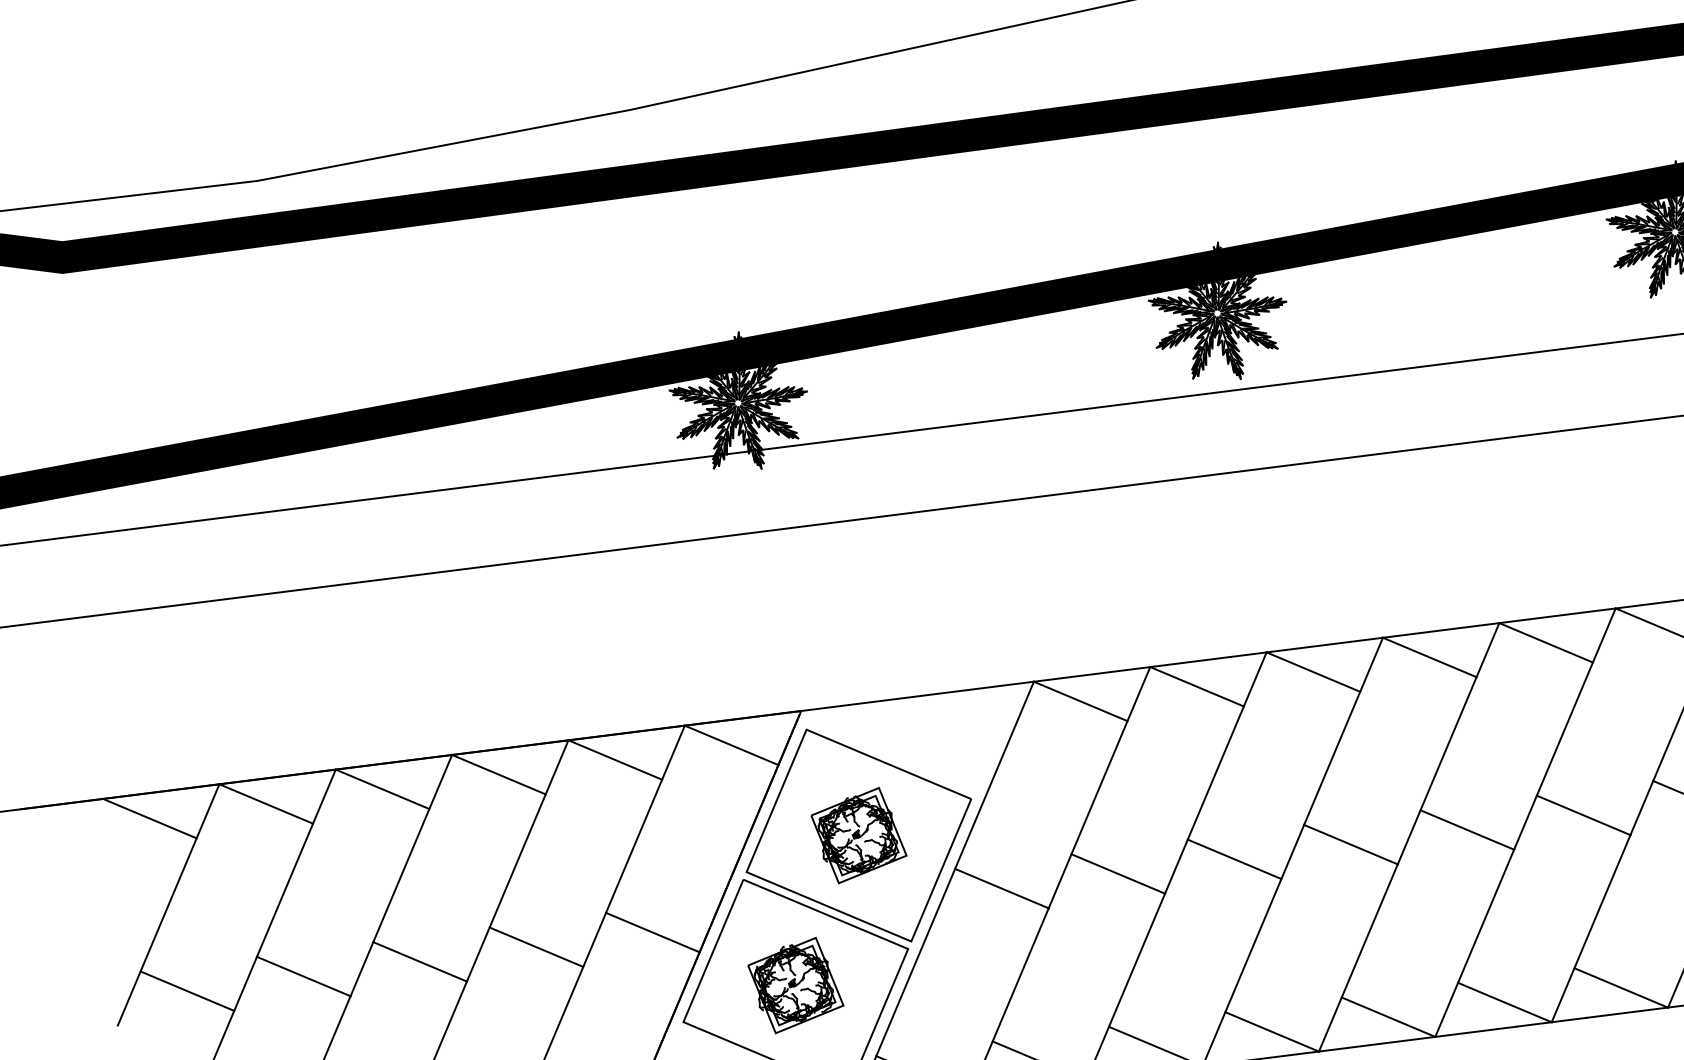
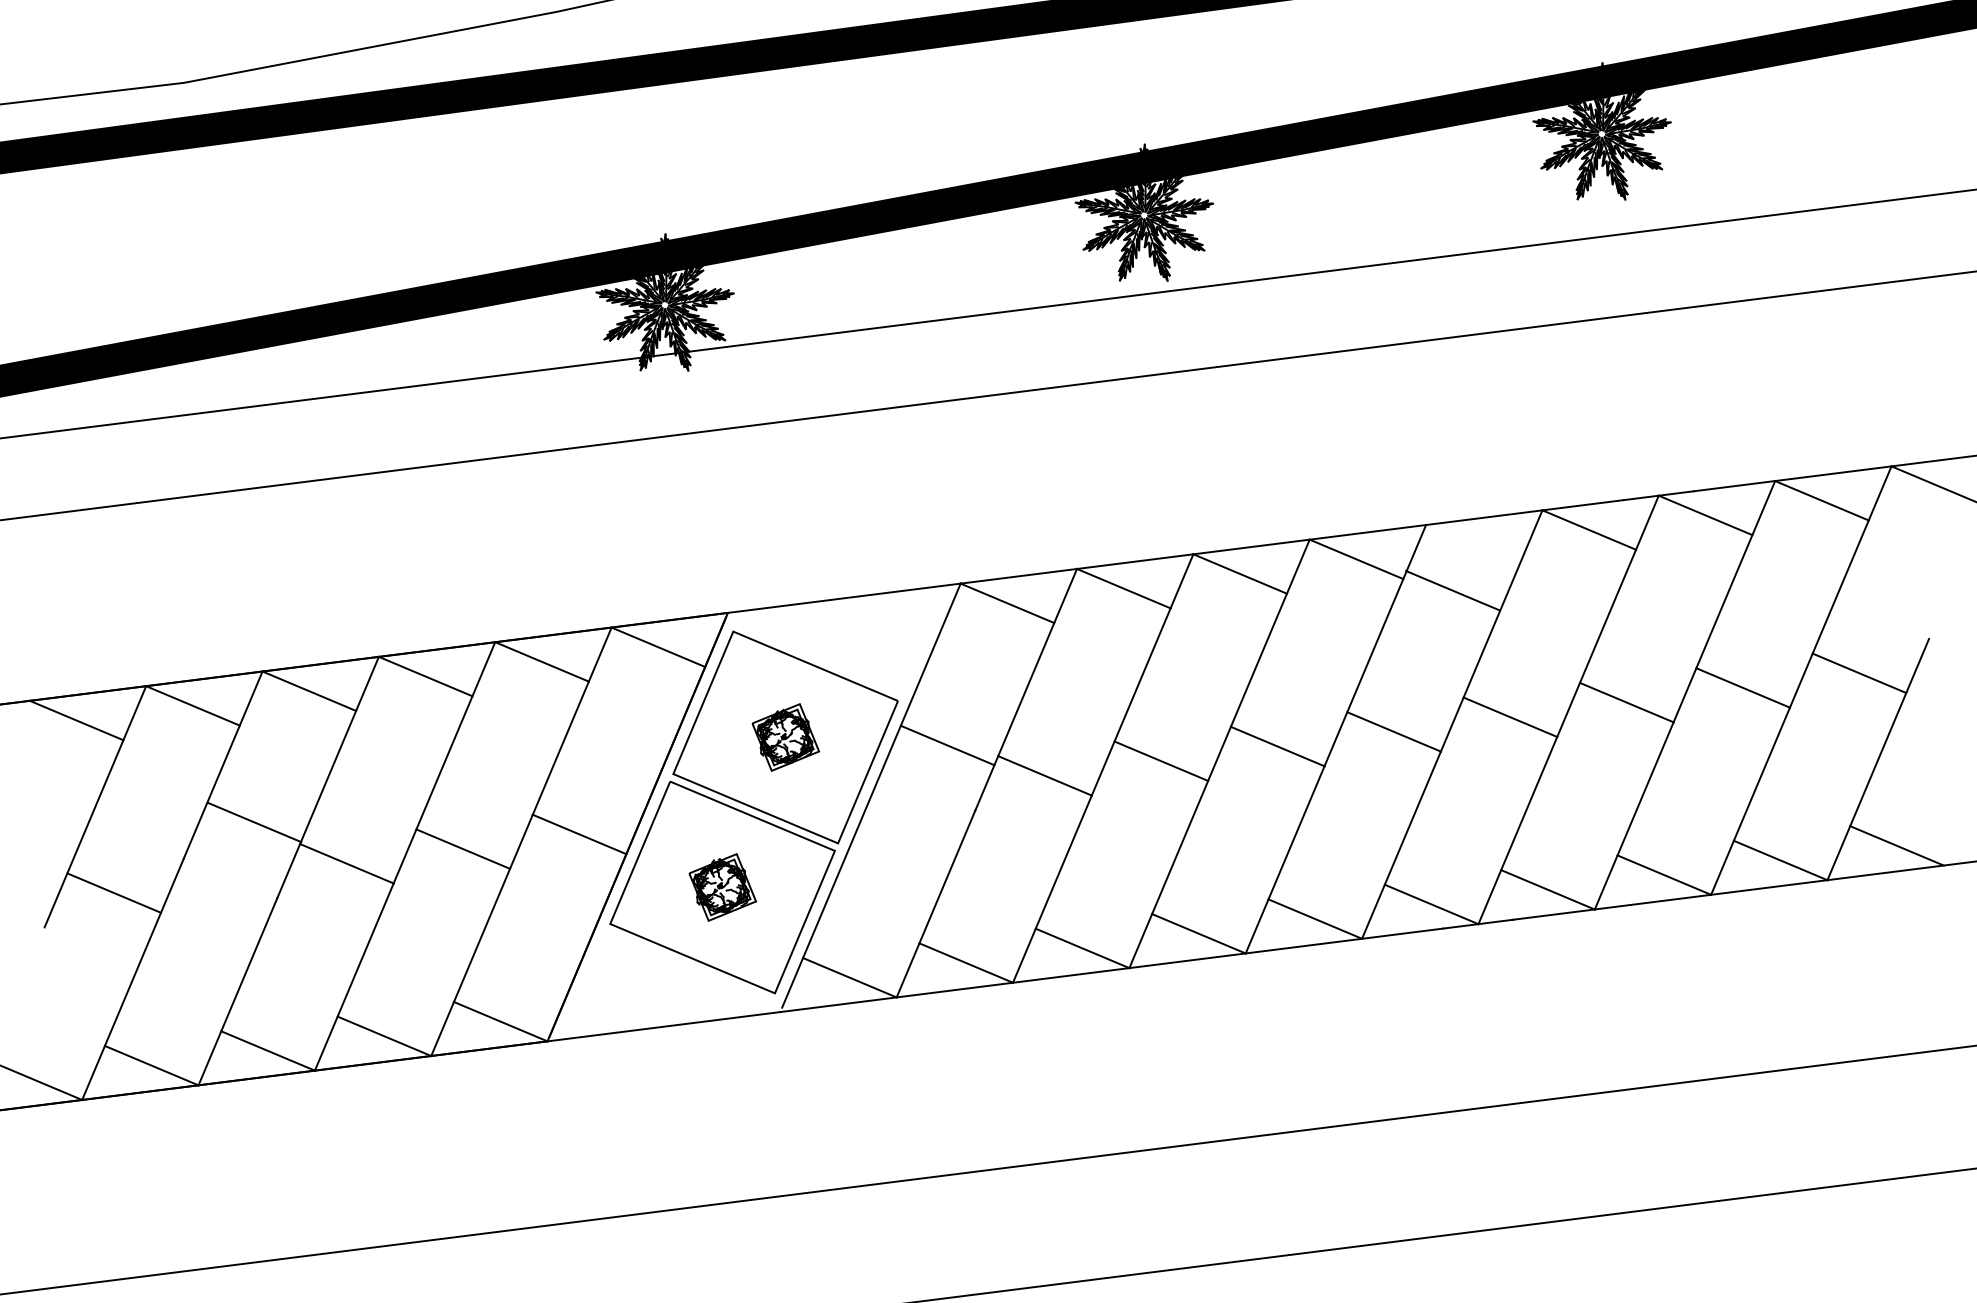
line: (1545, 642) -> (1452, 590), moved
part: (858, 835) -> (785, 737), size x0.7
line: (1001, 888) -> (947, 745), moved
line: (303, 976) -> (254, 822), moved
part: (795, 985) -> (722, 887), size x0.7

